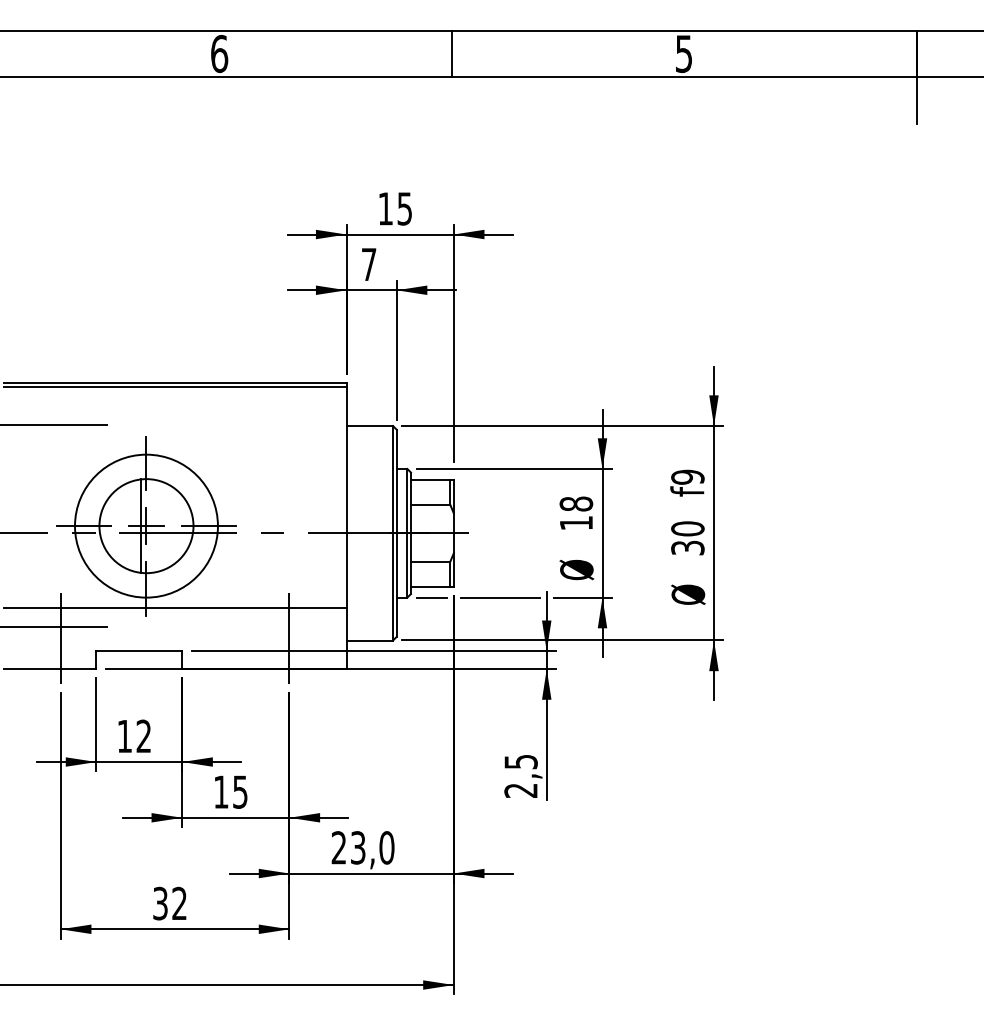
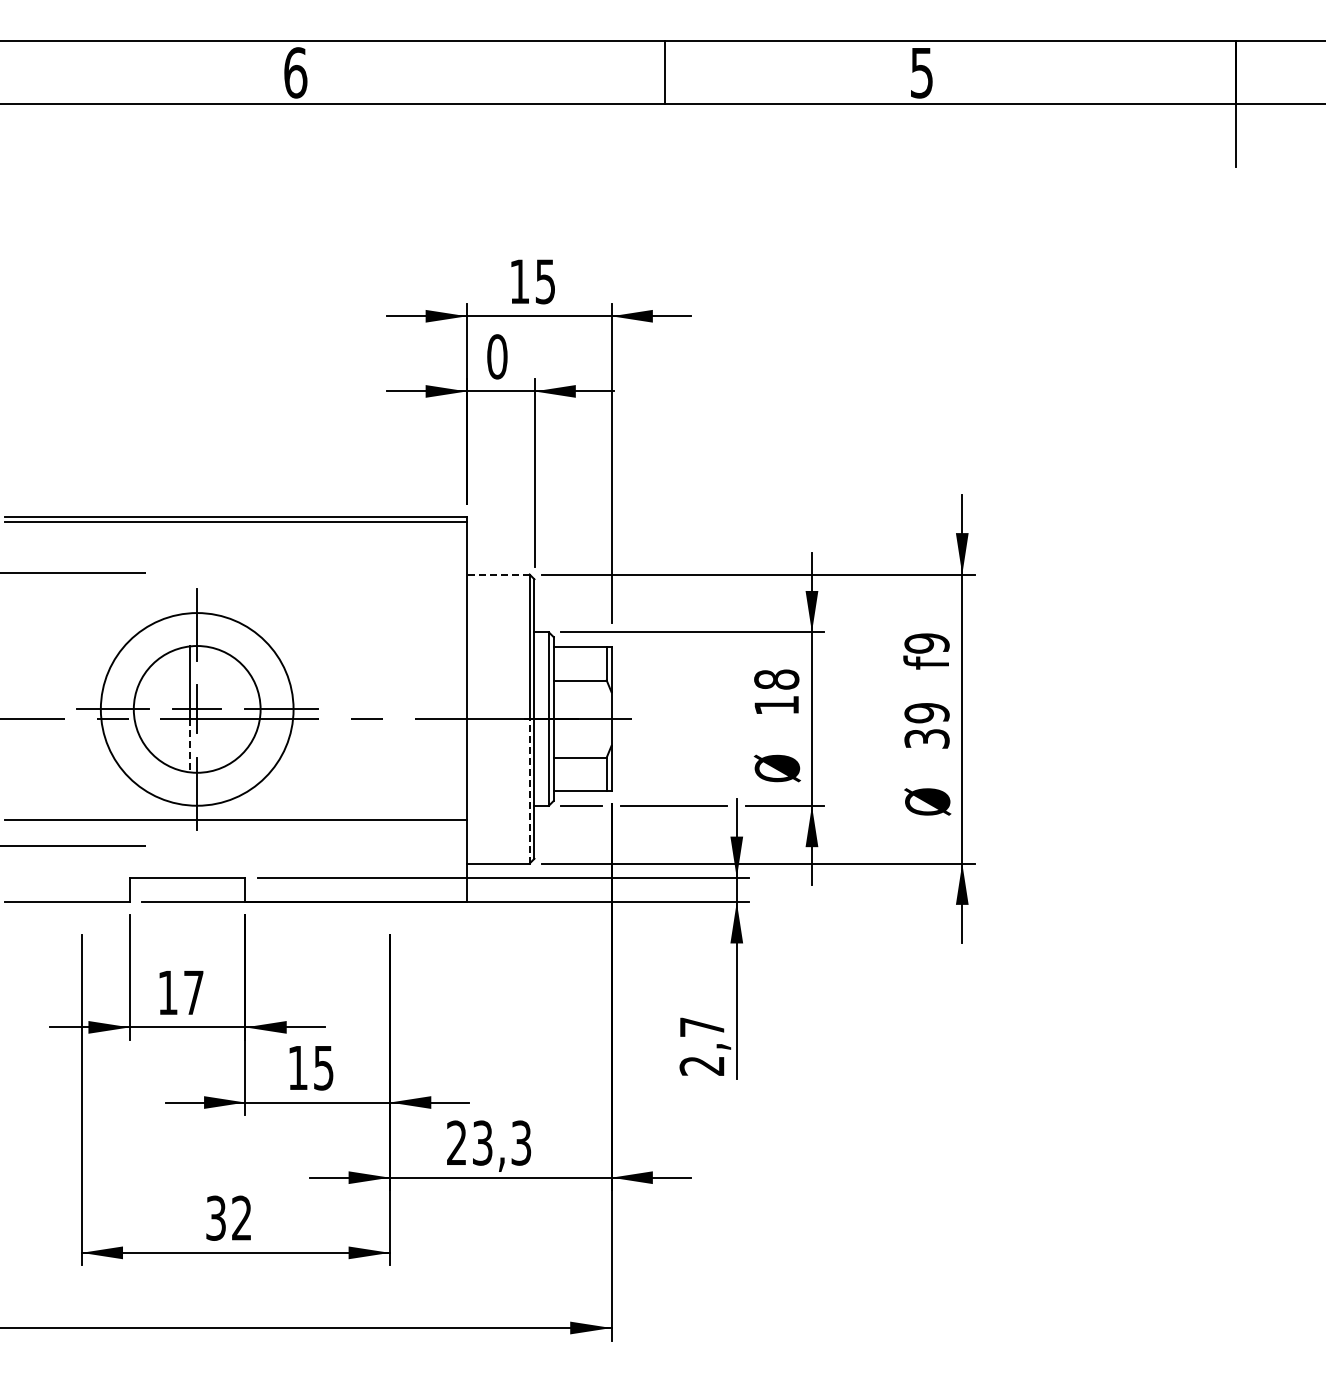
line: (452, 53) -> (665, 72), moved
text: (369, 264) -> (497, 356), 7 -> 0
line: (369, 426) -> (497, 574), solid -> dashed
text: (687, 528) -> (926, 712), 30 -> 39
line: (141, 552) -> (190, 745), solid -> dashed
line: (392, 586) -> (529, 790), solid -> dashed
line: (60, 638) -> (81, 860), removed
line: (289, 638) -> (389, 860), removed
text: (143, 736) -> (193, 992), 12 -> 17
text: (521, 761) -> (702, 1026), 2,5 -> 2,7
text: (387, 847) -> (521, 1142), 23,0 -> 23,3

